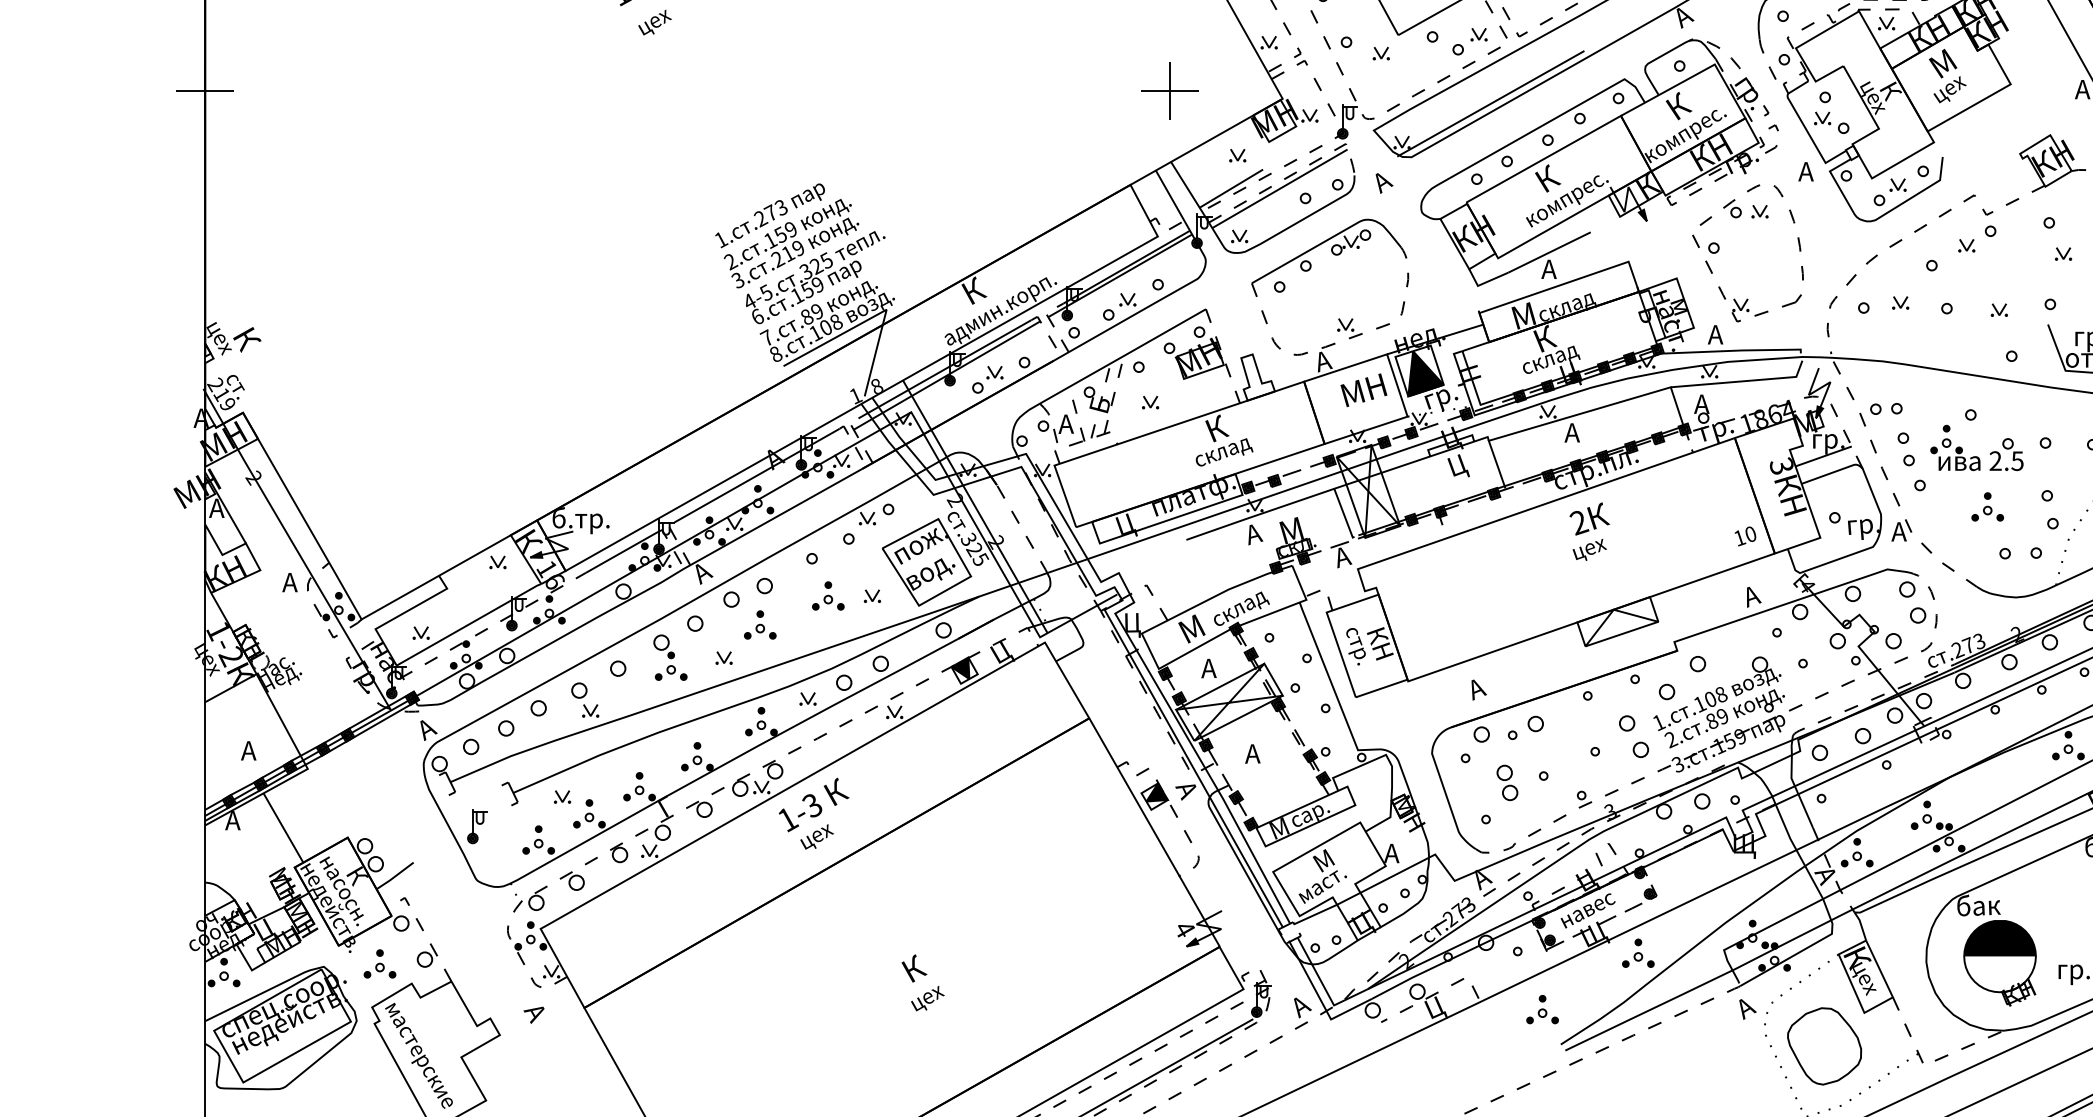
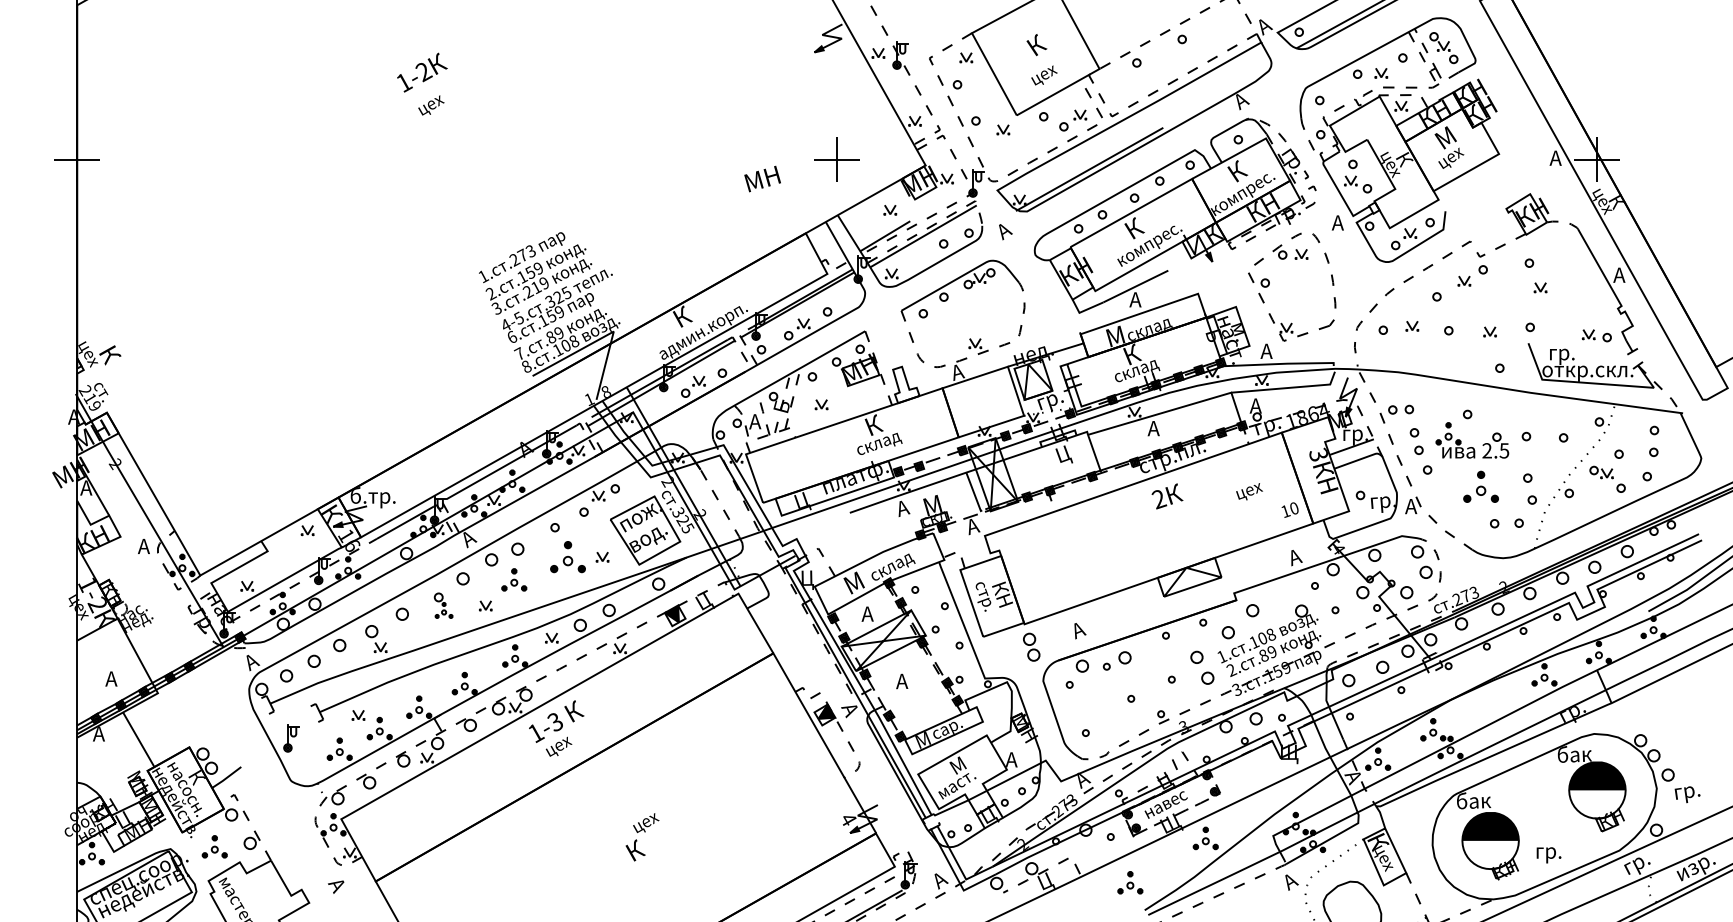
fill: (1425, 373) -> (1038, 381), removed
text: (1363, 389) -> (762, 178), moved
part: (1987, 506) -> (1480, 486), size x1.4
text: (1589, 549) -> (1249, 491), moved
part: (827, 595) -> (567, 556), size x1.4
part: (670, 657) -> (443, 605), size x0.7
part: (1507, 781) -> (1031, 646), moved
text: (928, 999) -> (646, 823), moved

